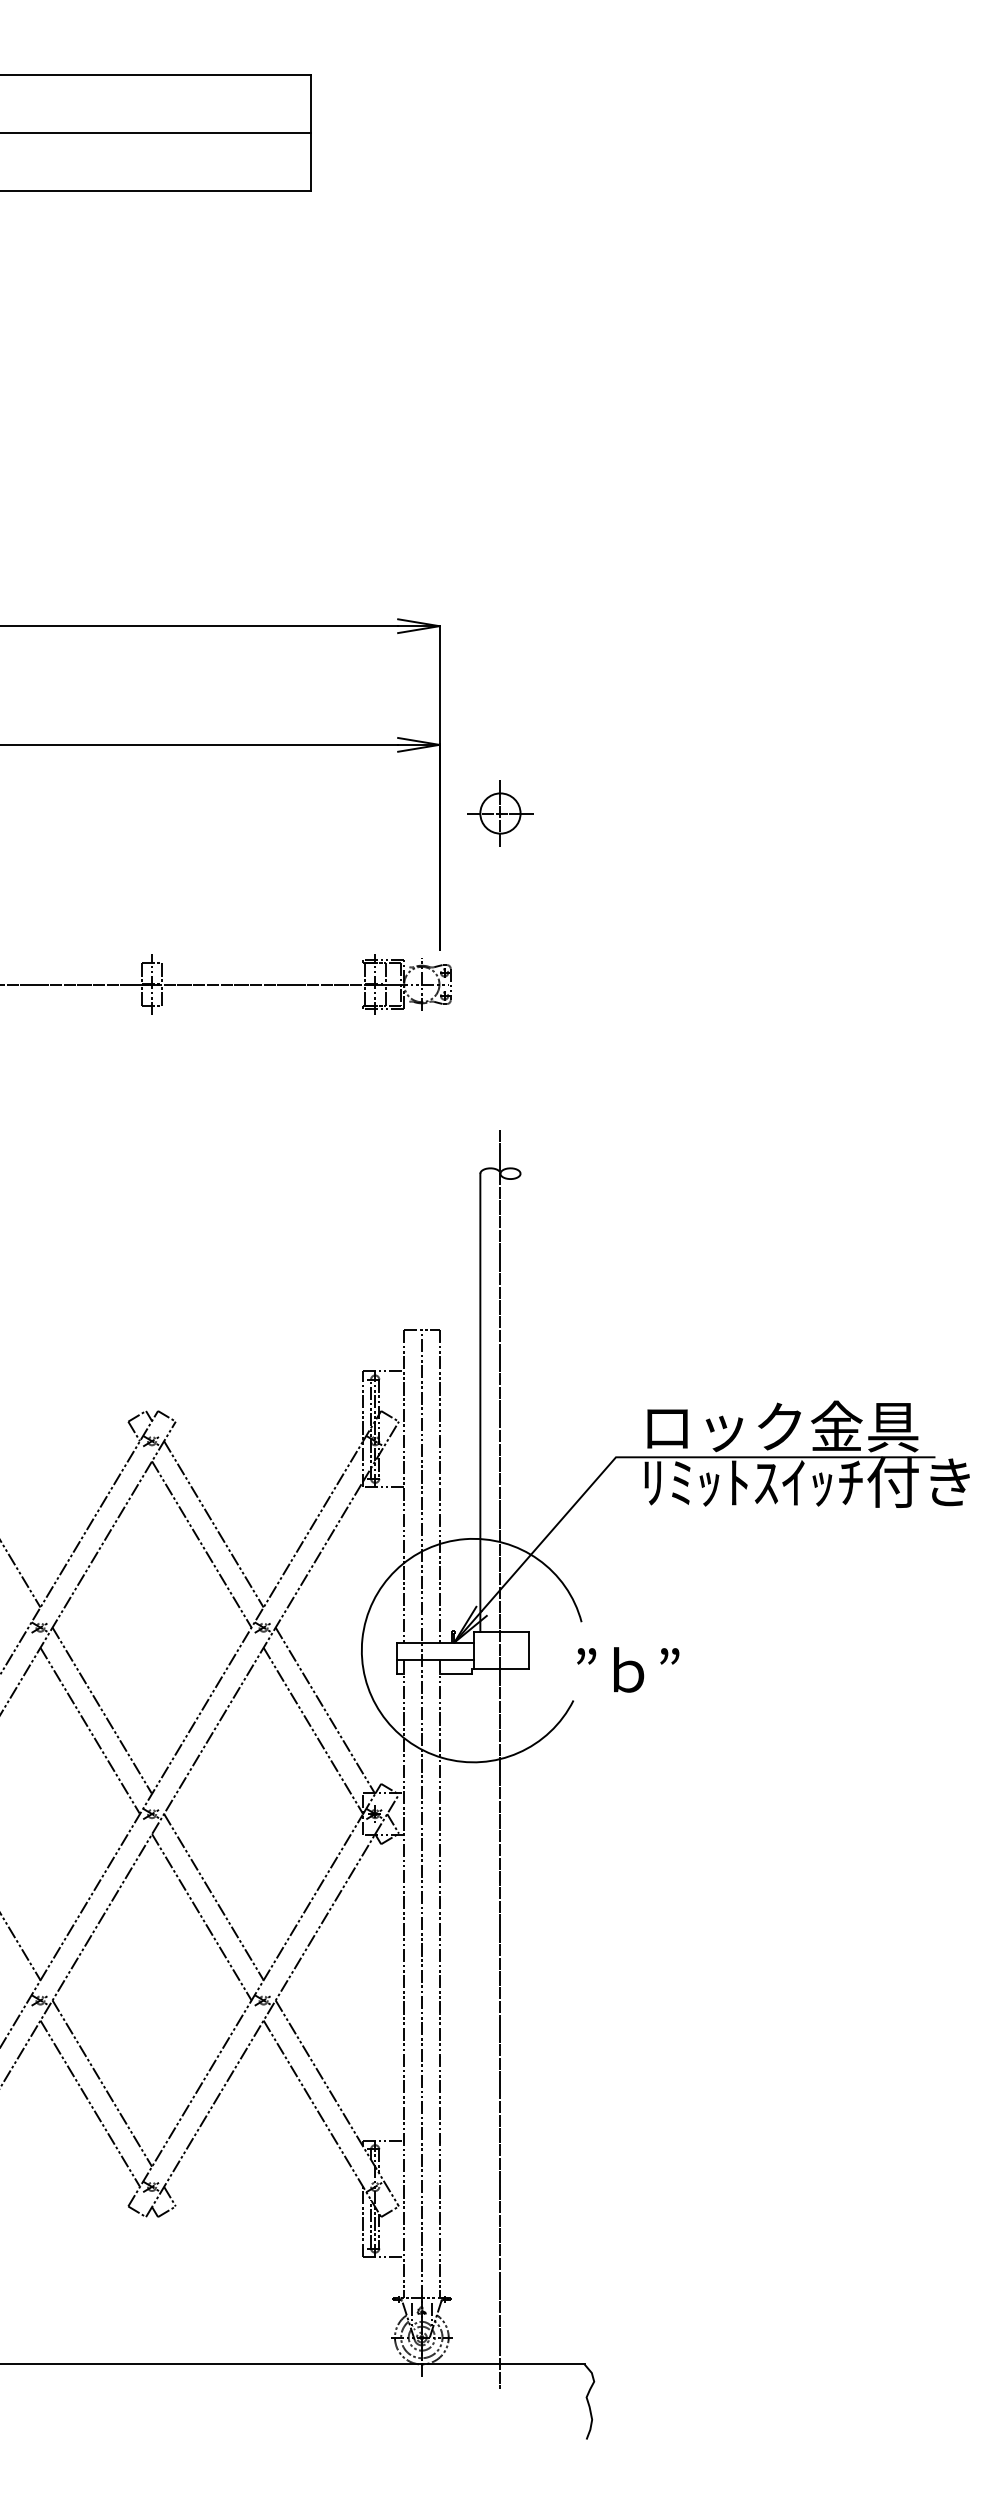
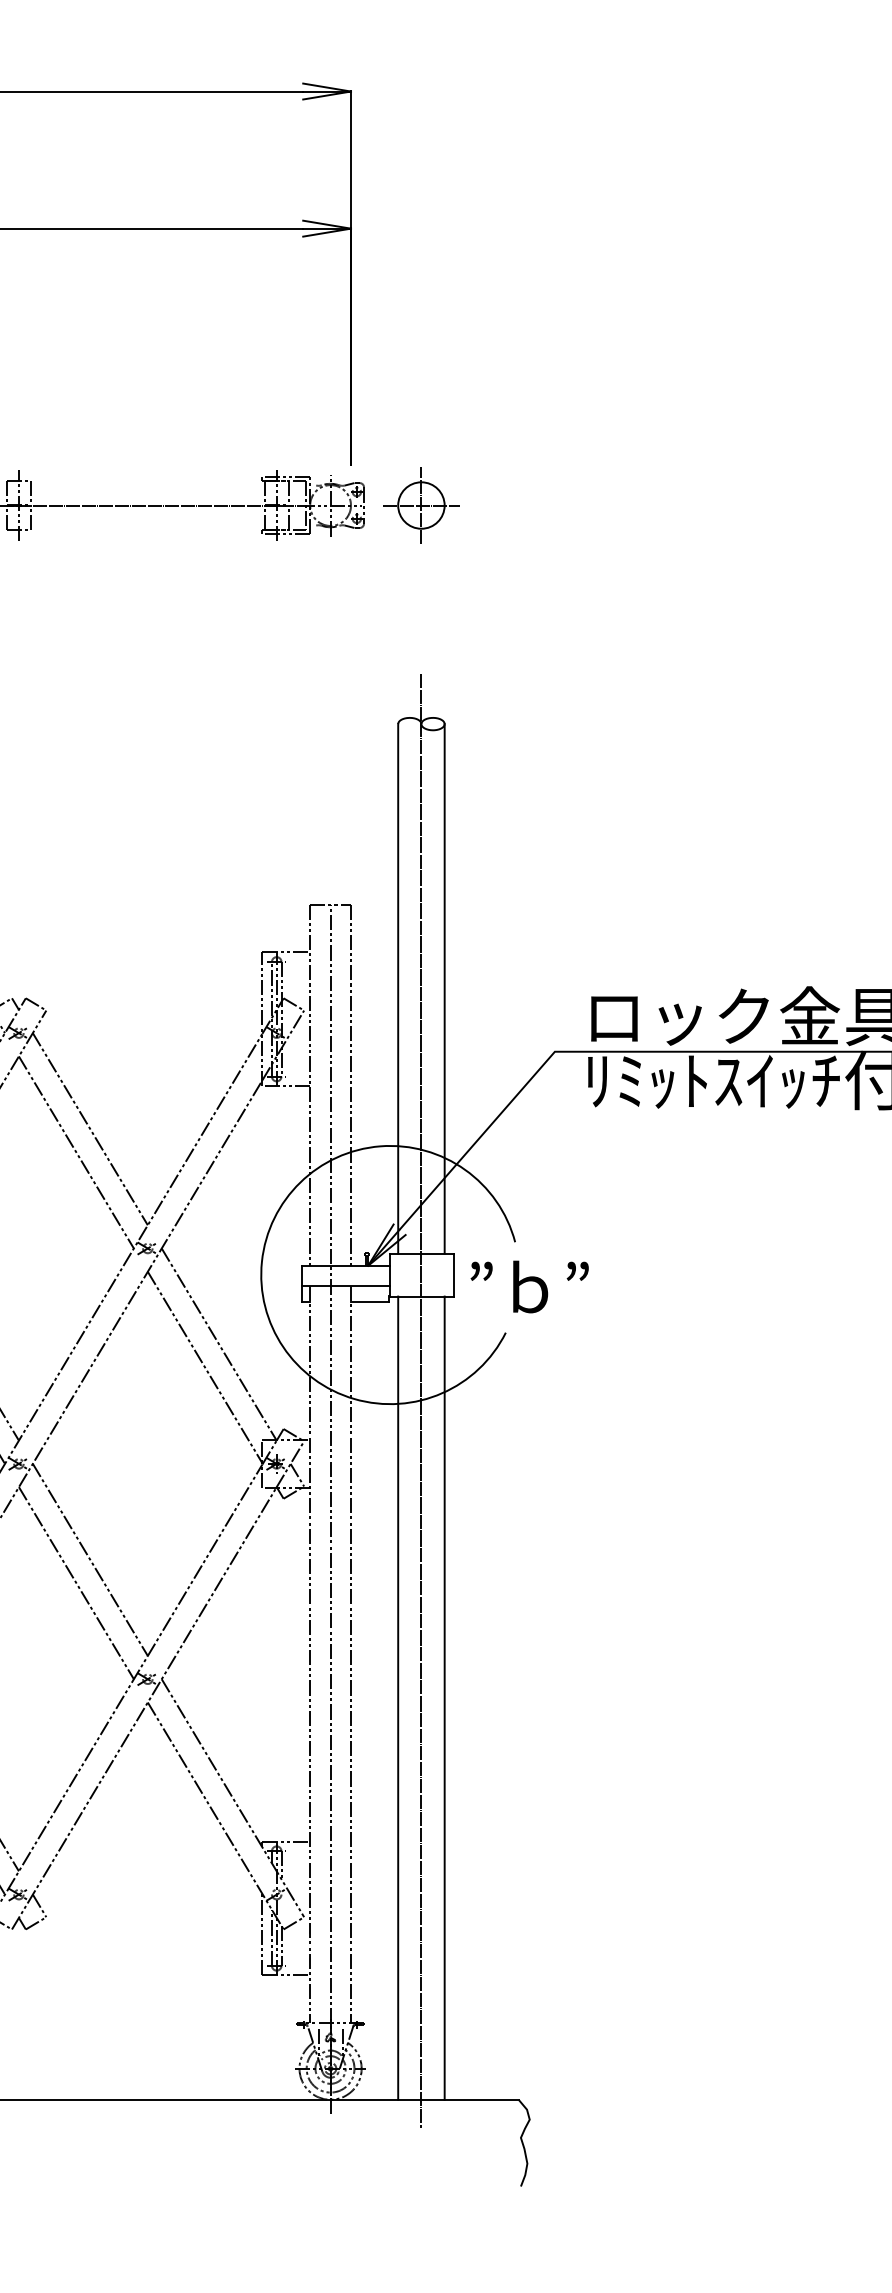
part: (500, 813) -> (421, 505), moved
line: (520, 1402) -> (444, 988), added
text: (628, 1669) -> (530, 1286), moved
line: (480, 2016) -> (398, 1697), added
line: (520, 2016) -> (444, 1697), added

